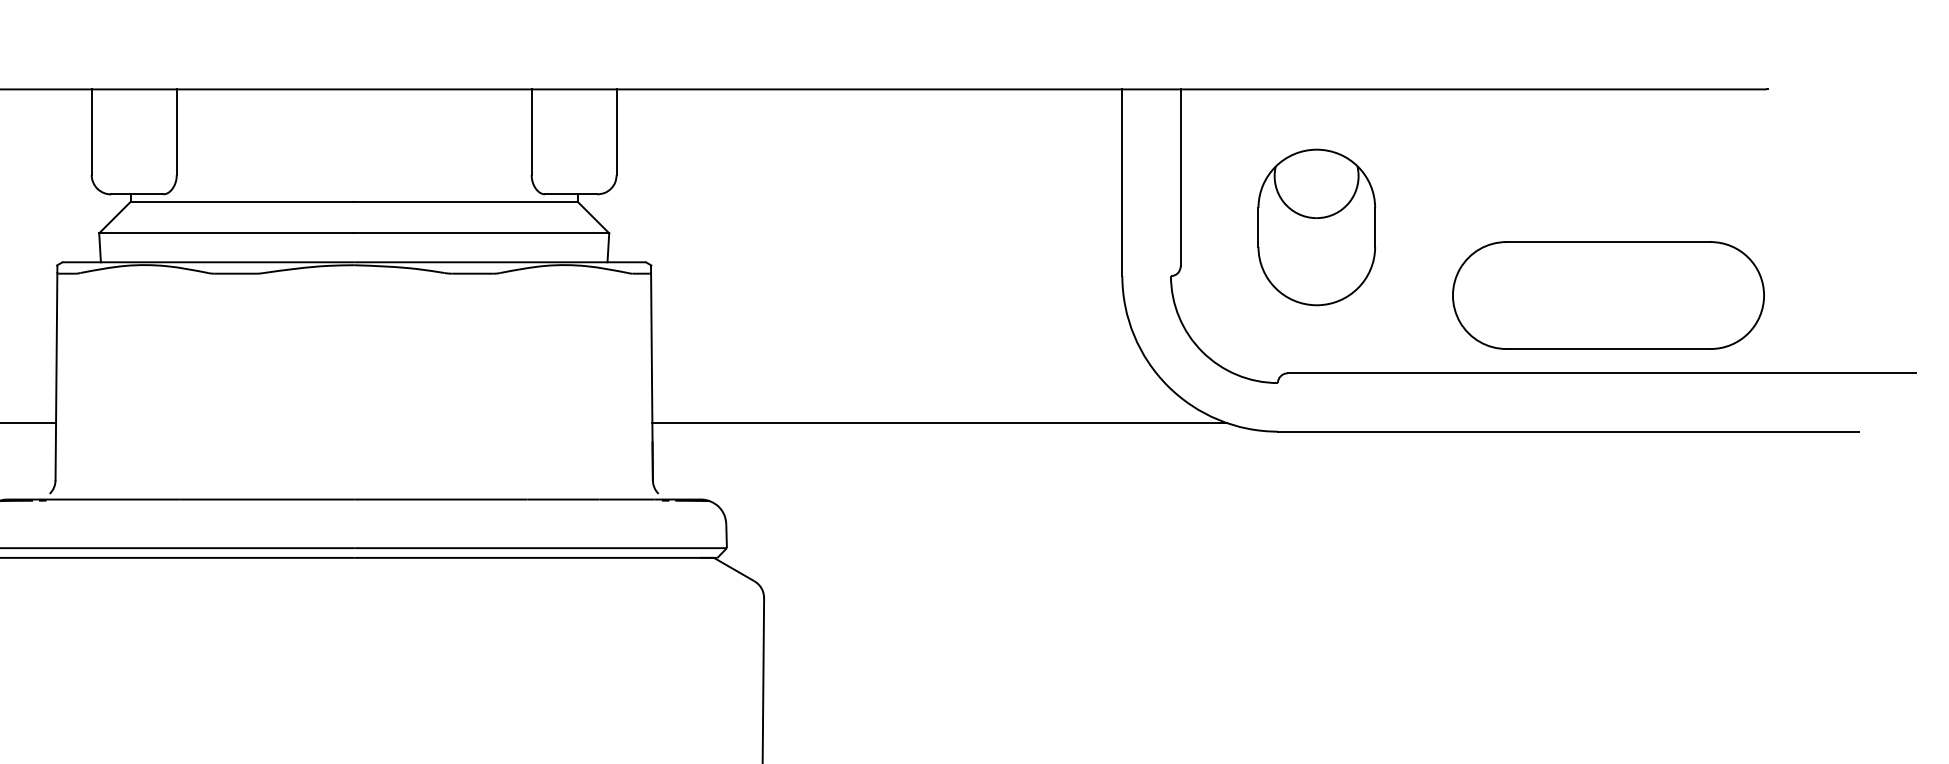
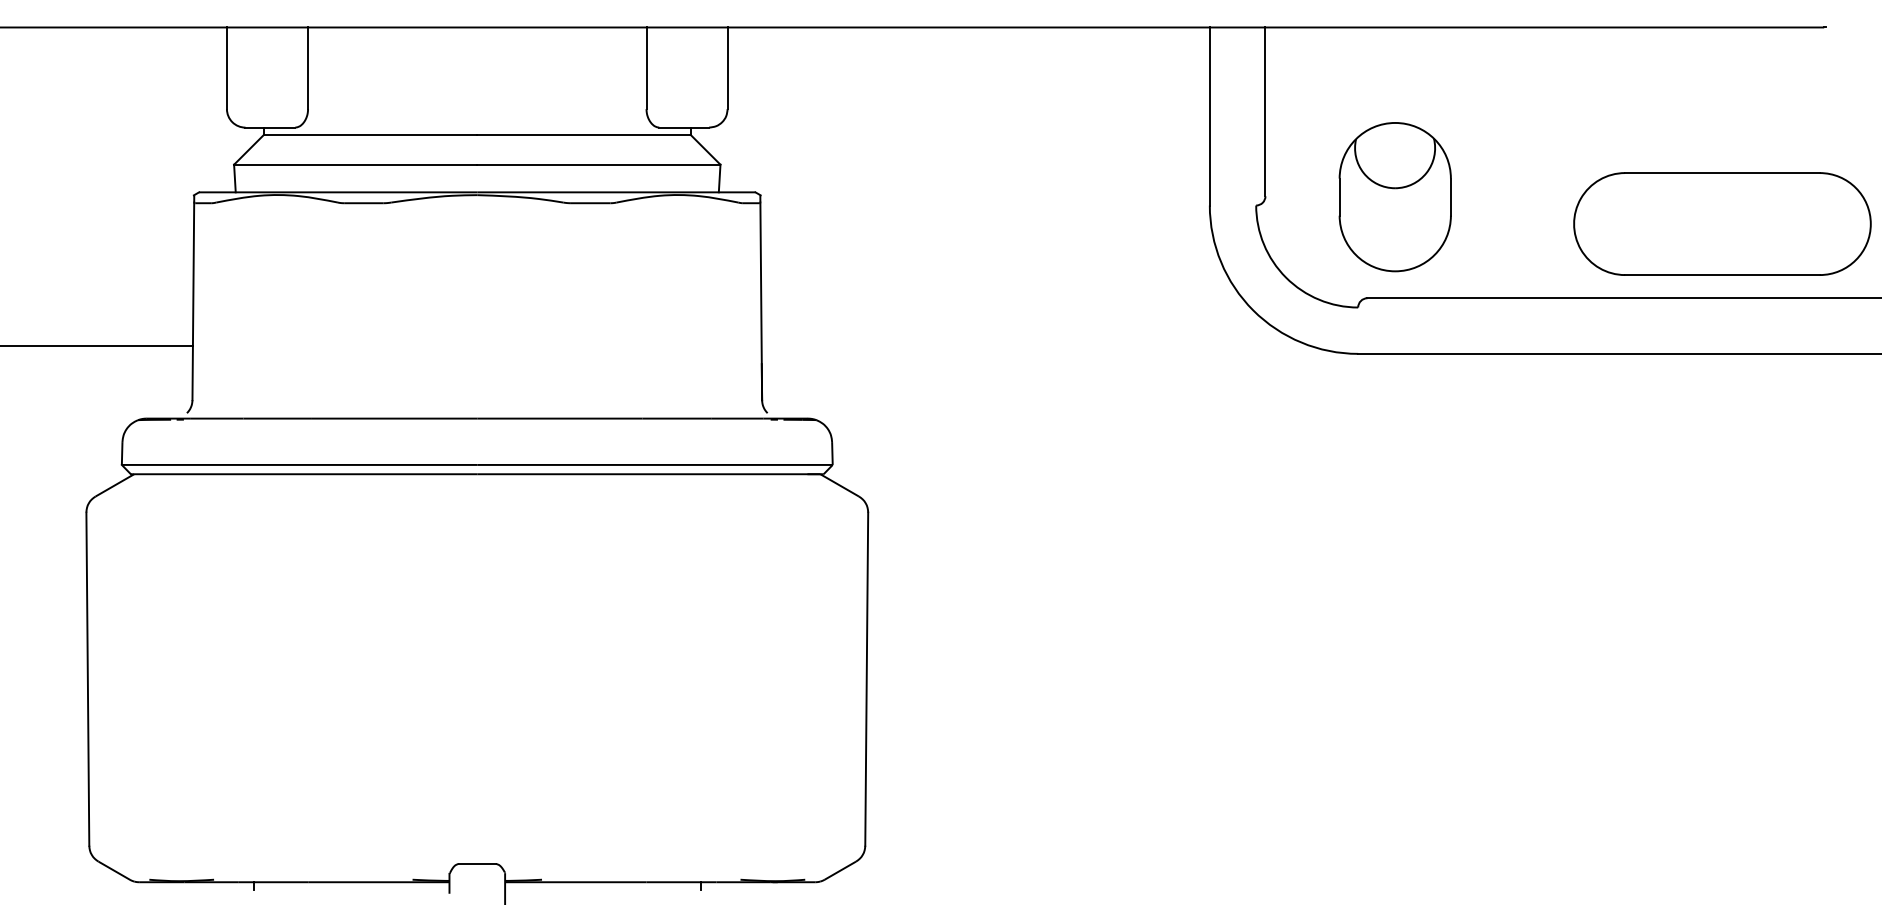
part: (1315, 227) -> (1394, 197), moved
part: (1608, 294) -> (1722, 223), moved
line: (939, 422) -> (1035, 345), removed

